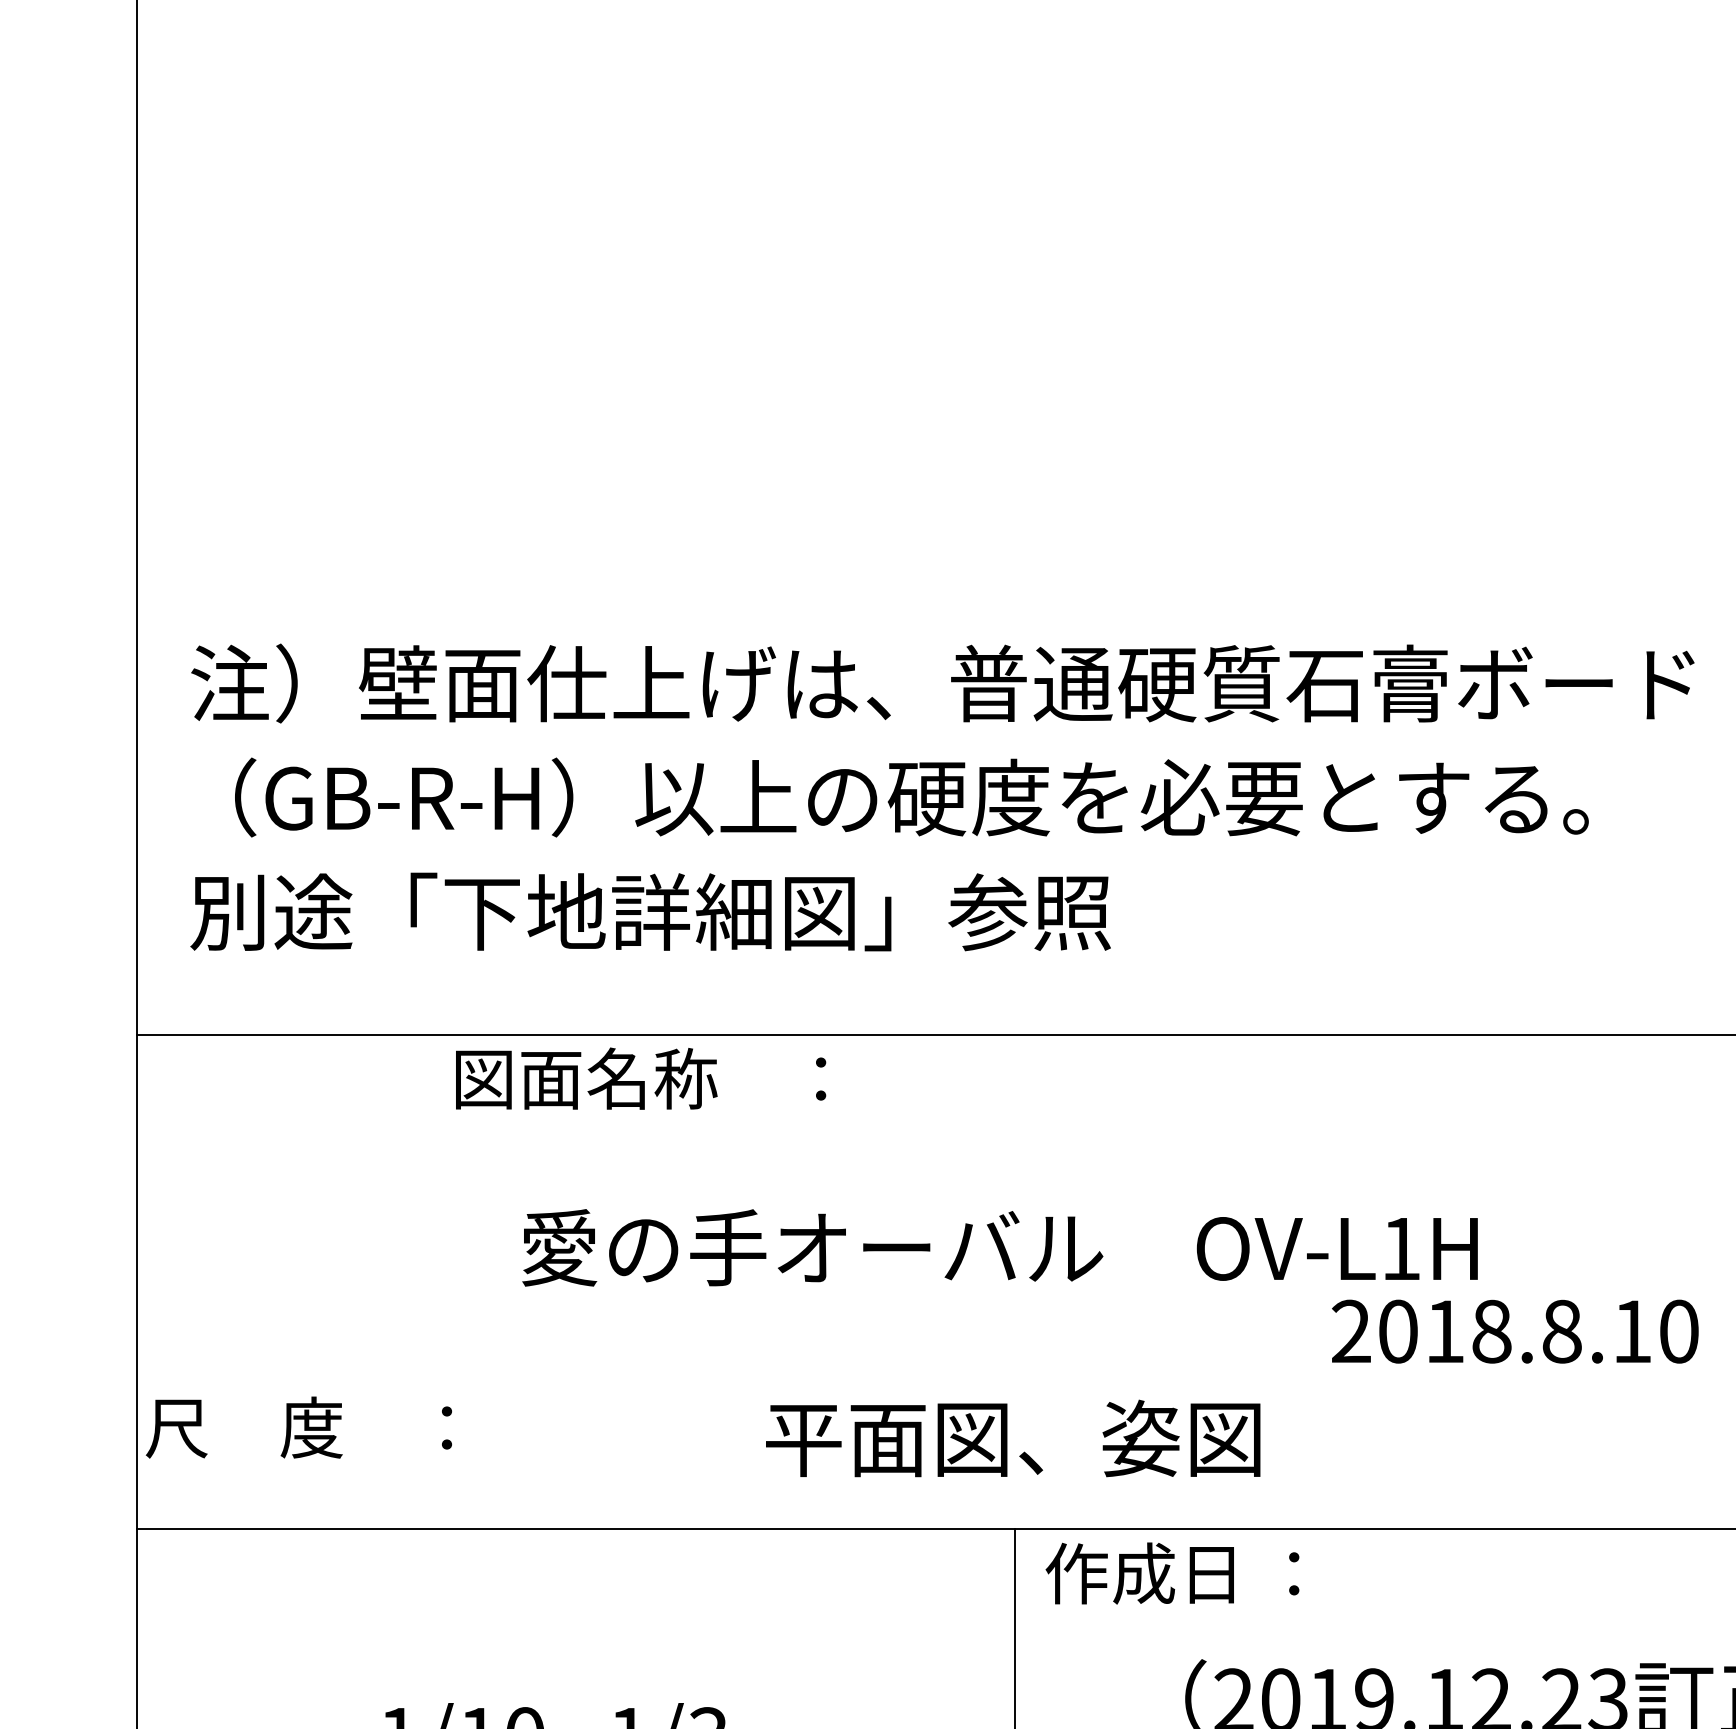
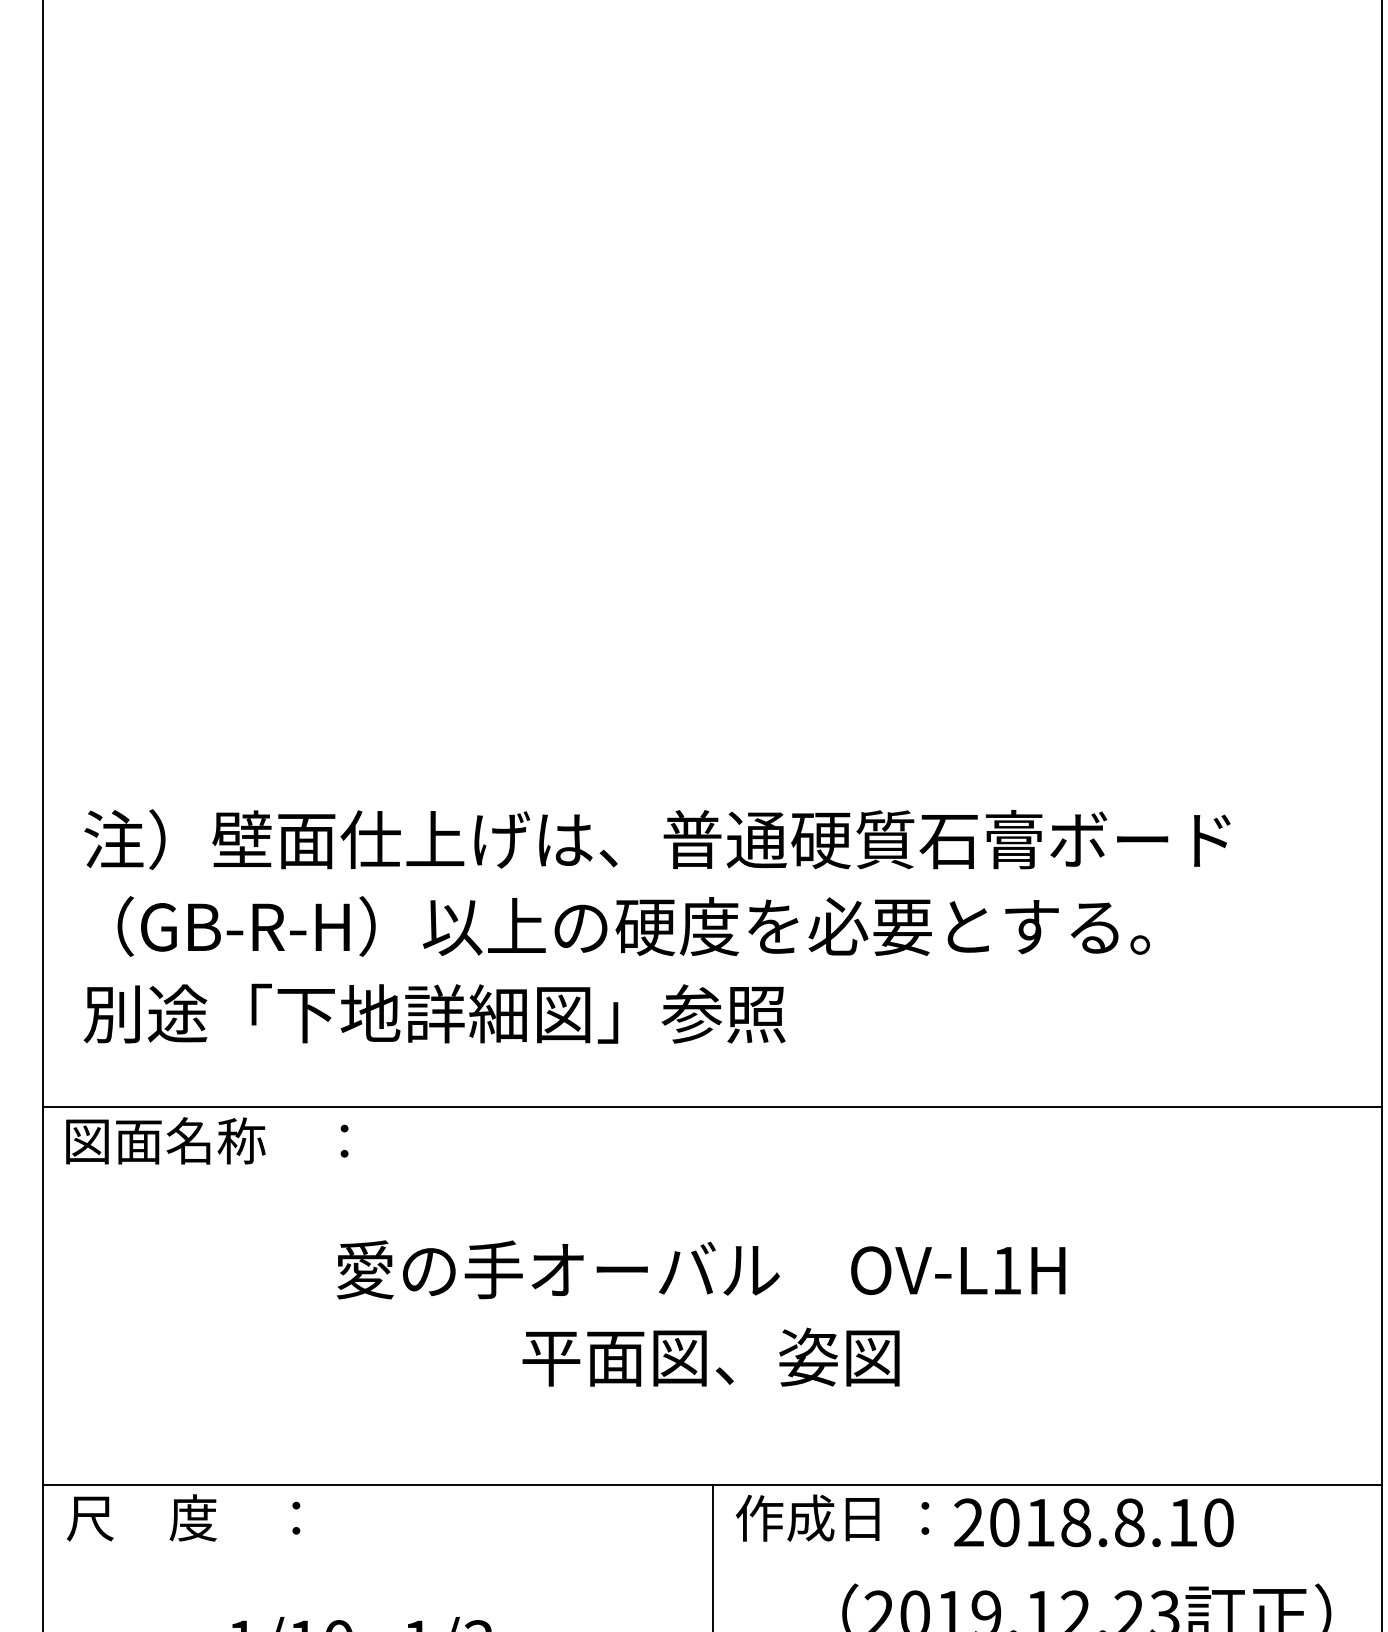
text: (641, 1078) -> (207, 1140), moved
text: (1514, 1331) -> (1093, 1522), moved
text: (298, 1427) -> (183, 1517), moved
text: (1012, 1437) -> (710, 1356), moved

